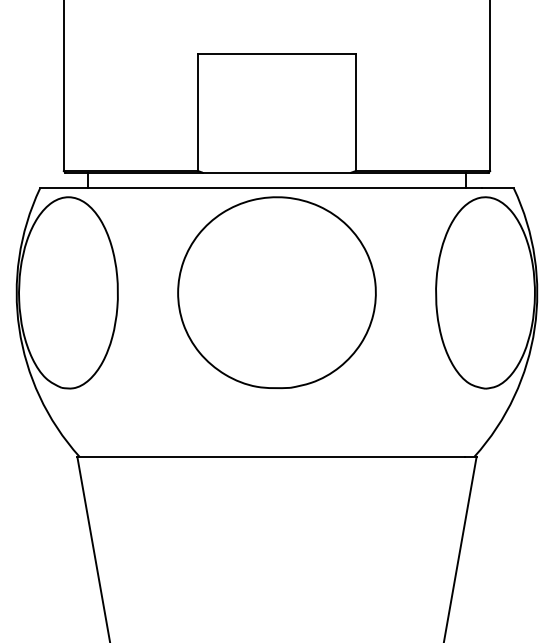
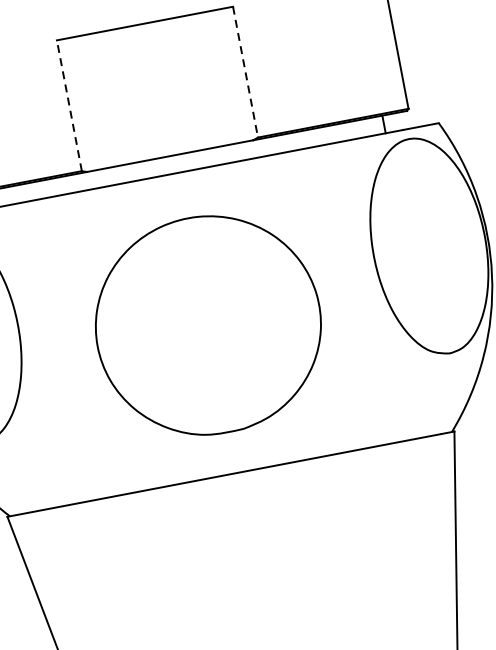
line: (198, 112) -> (69, 105), solid -> dashed
line: (355, 113) -> (245, 73), solid -> dashed
part: (276, 292) -> (207, 325), moved

